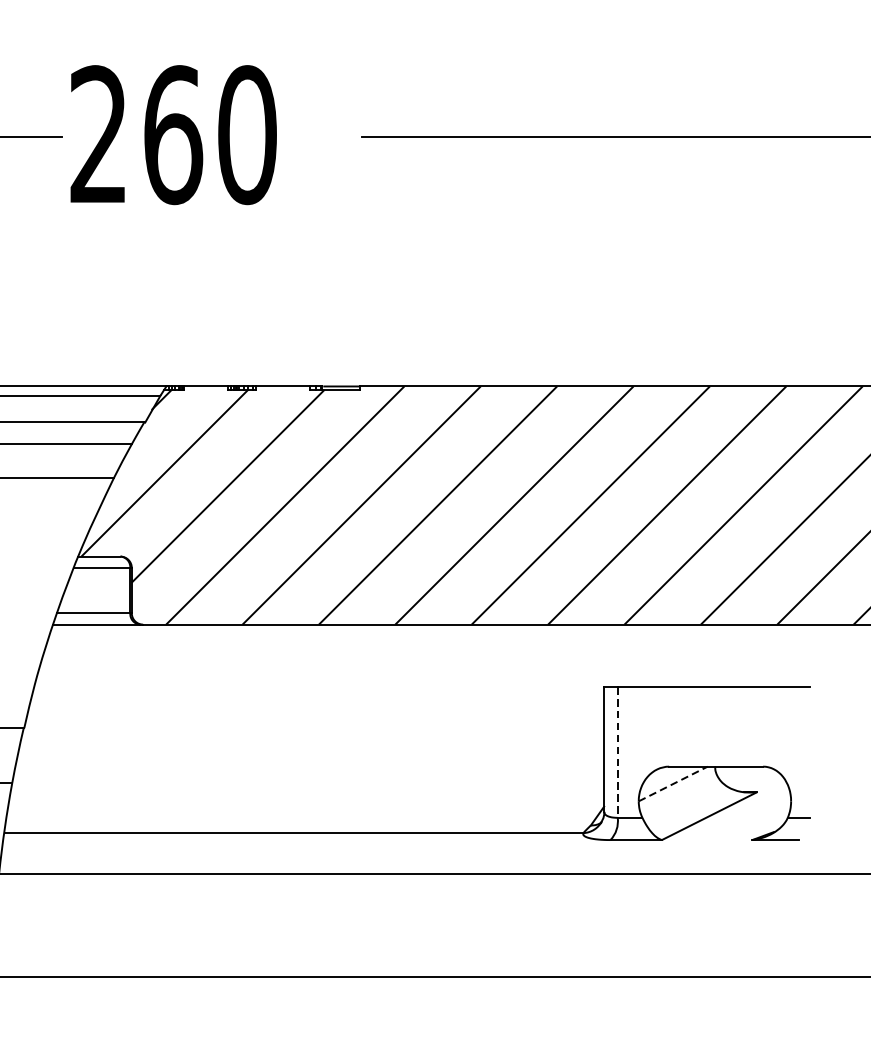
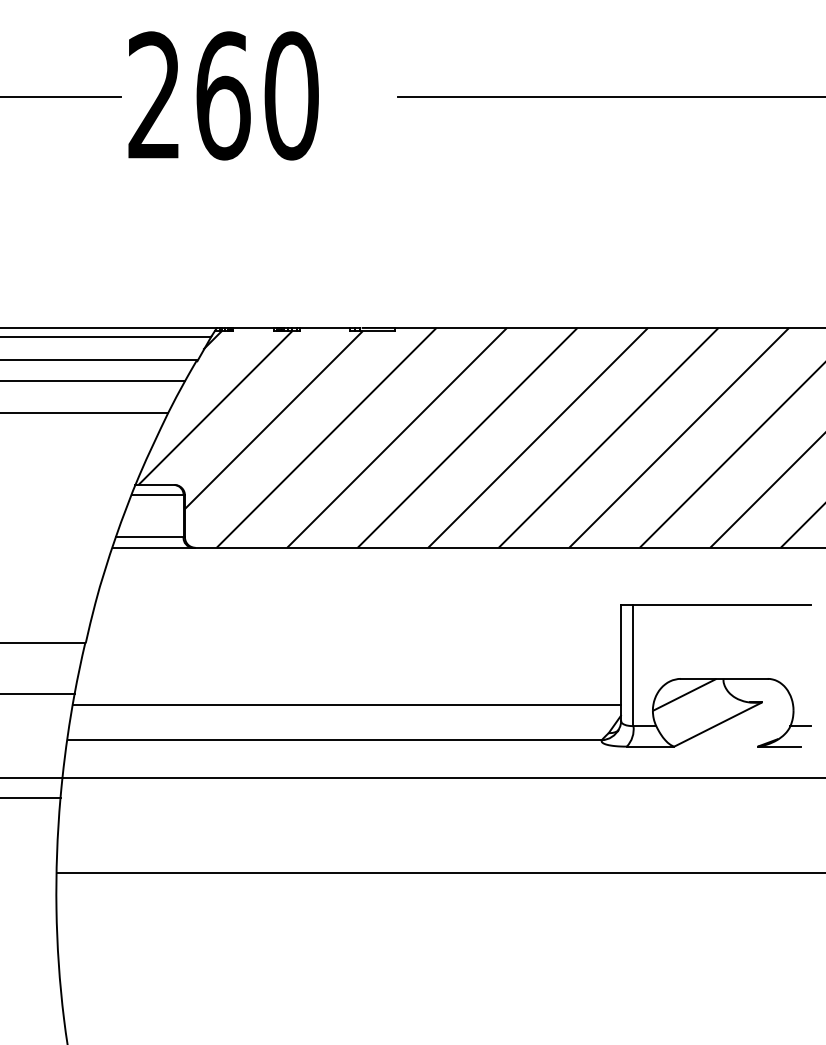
line: (617, 753) -> (633, 666), dashed -> solid
line: (674, 783) -> (685, 694), dashed -> solid
line: (306, 795) -> (346, 705), added

